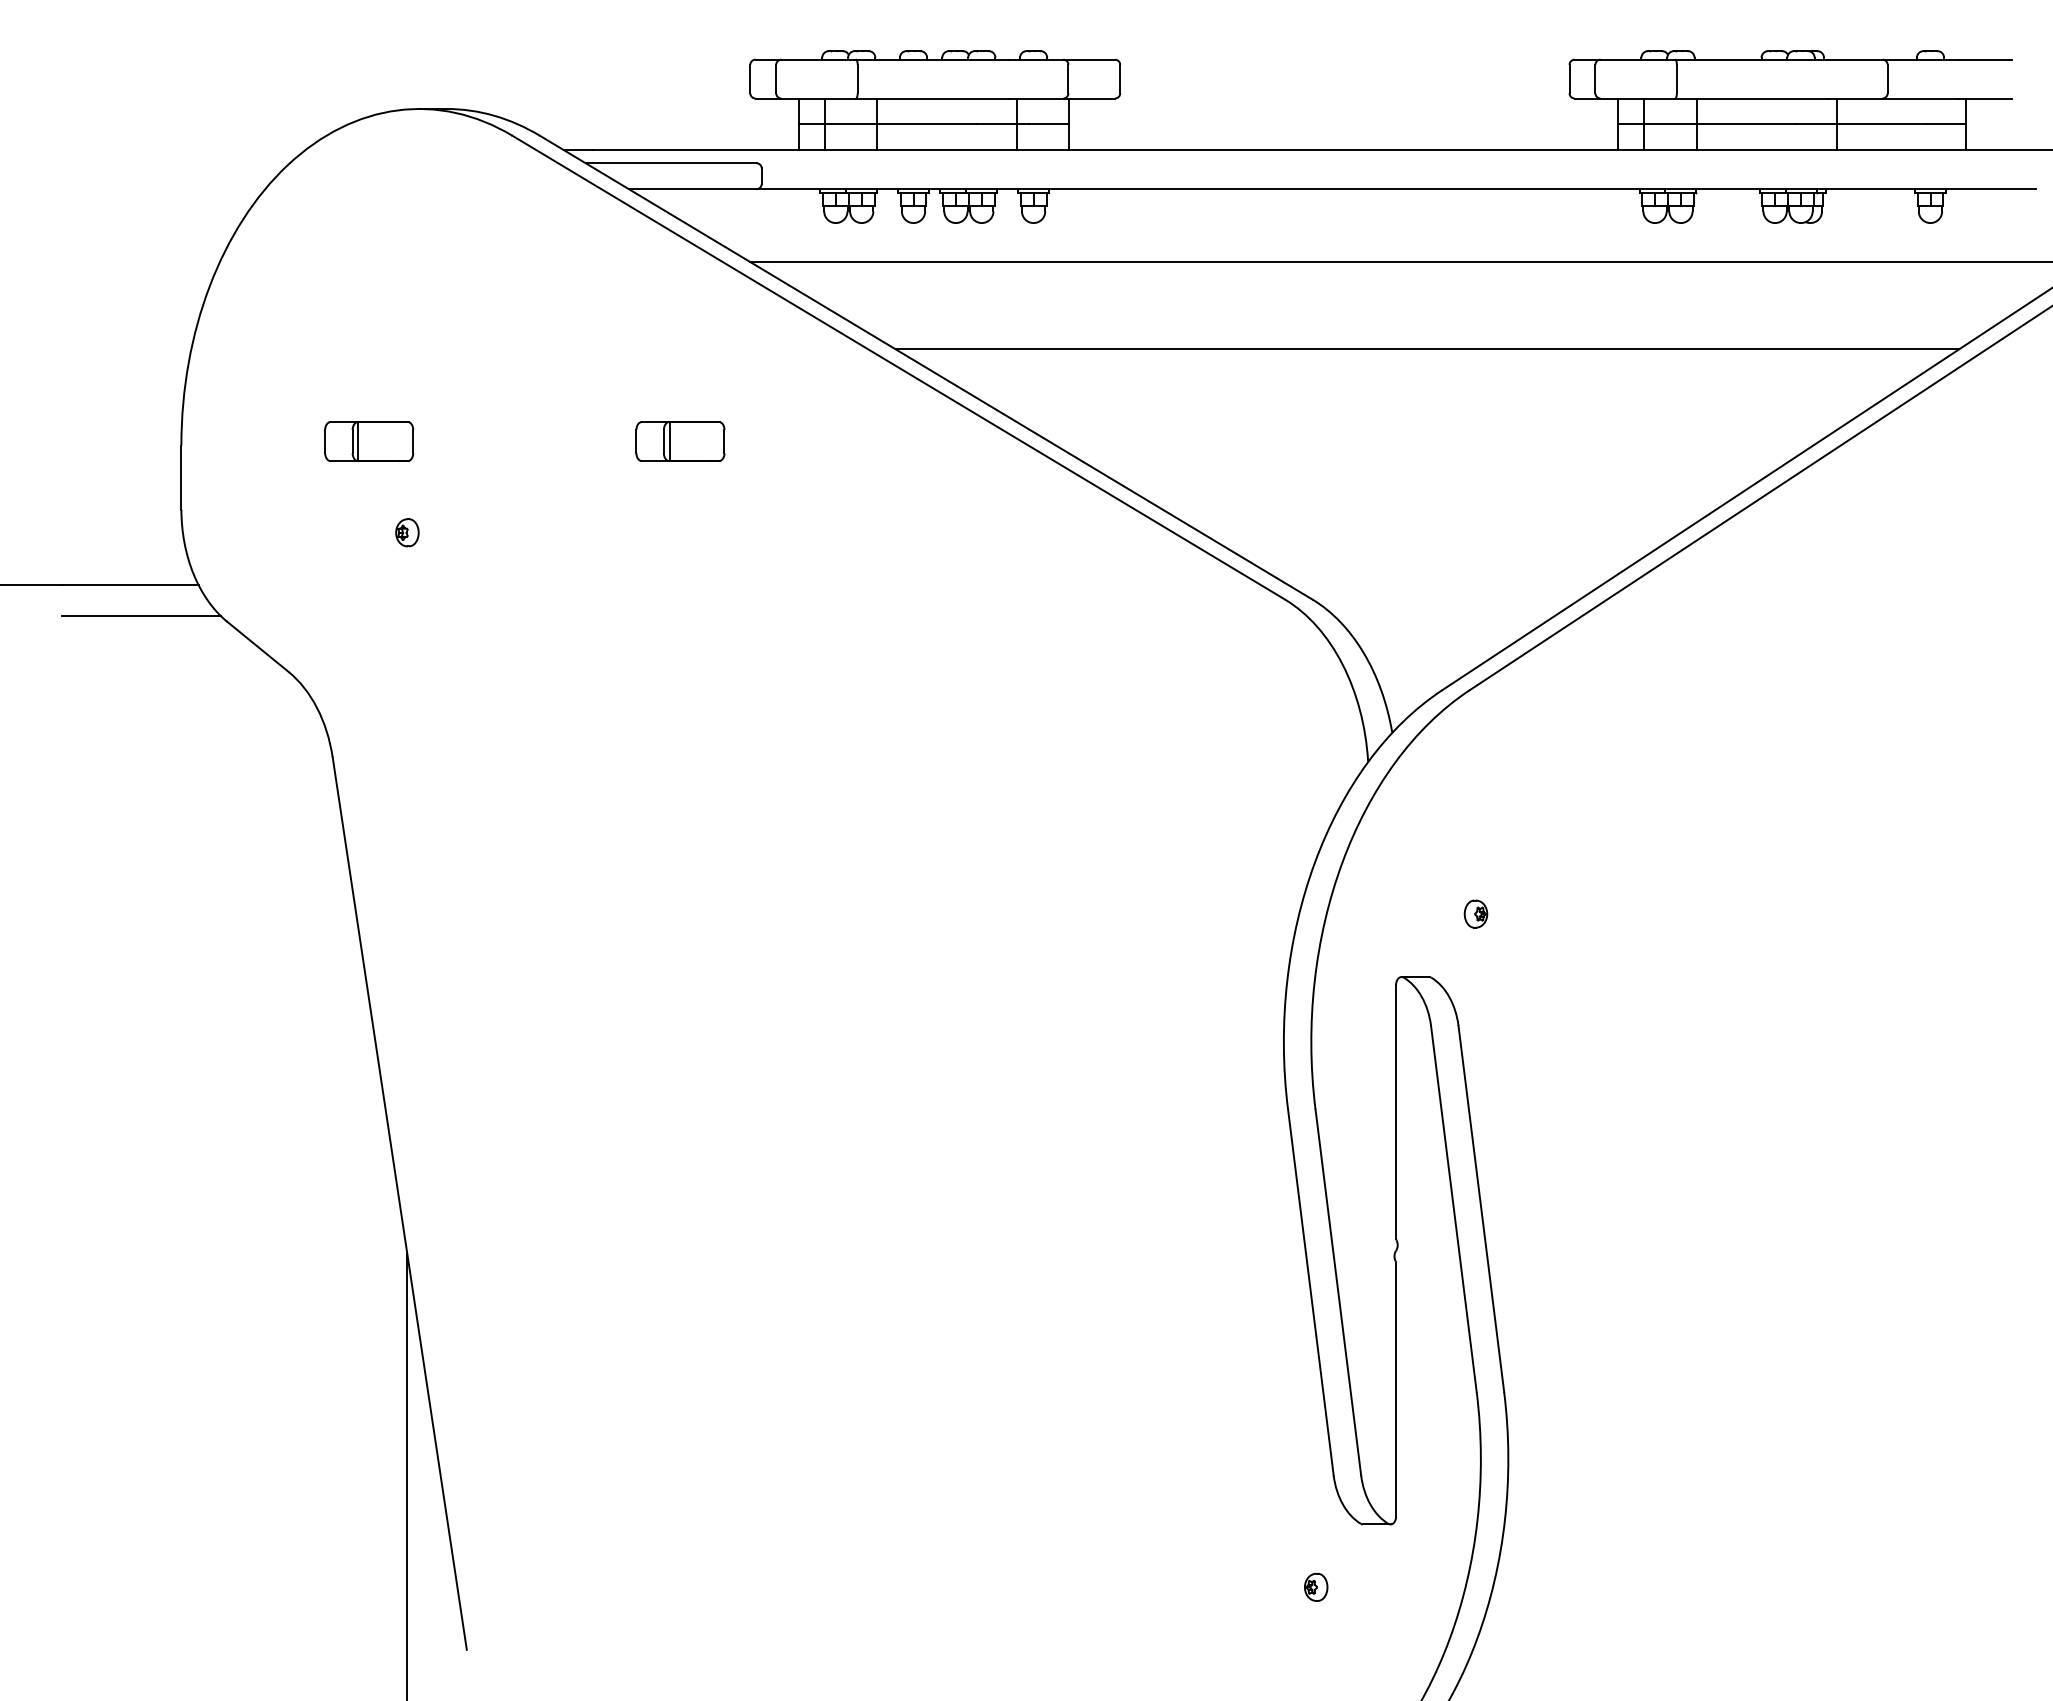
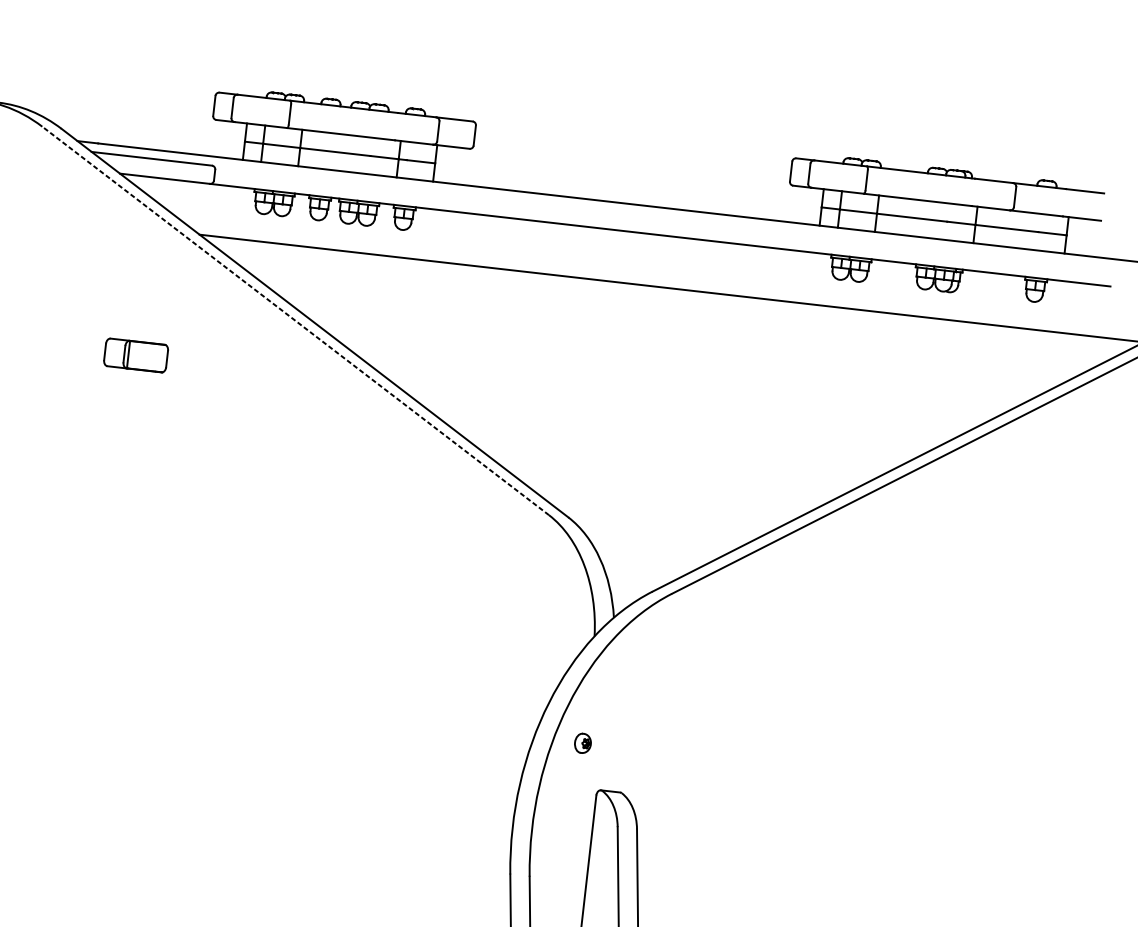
line: (1427, 349) -> (669, 350), removed
line: (898, 367) -> (295, 320), solid -> dashed
part: (1475, 913) -> (582, 742), moved

